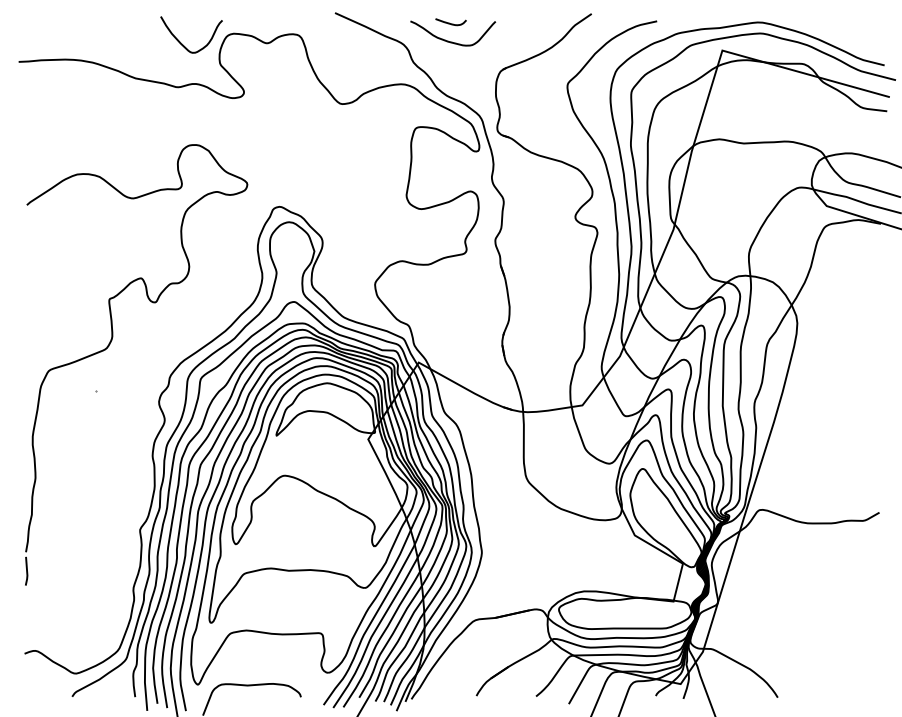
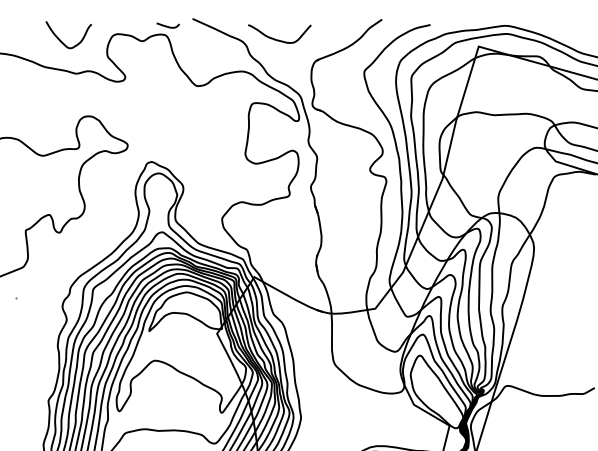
curve: (449, 22) -> (167, 25), moved
curve: (182, 43) -> (62, 41), moved

